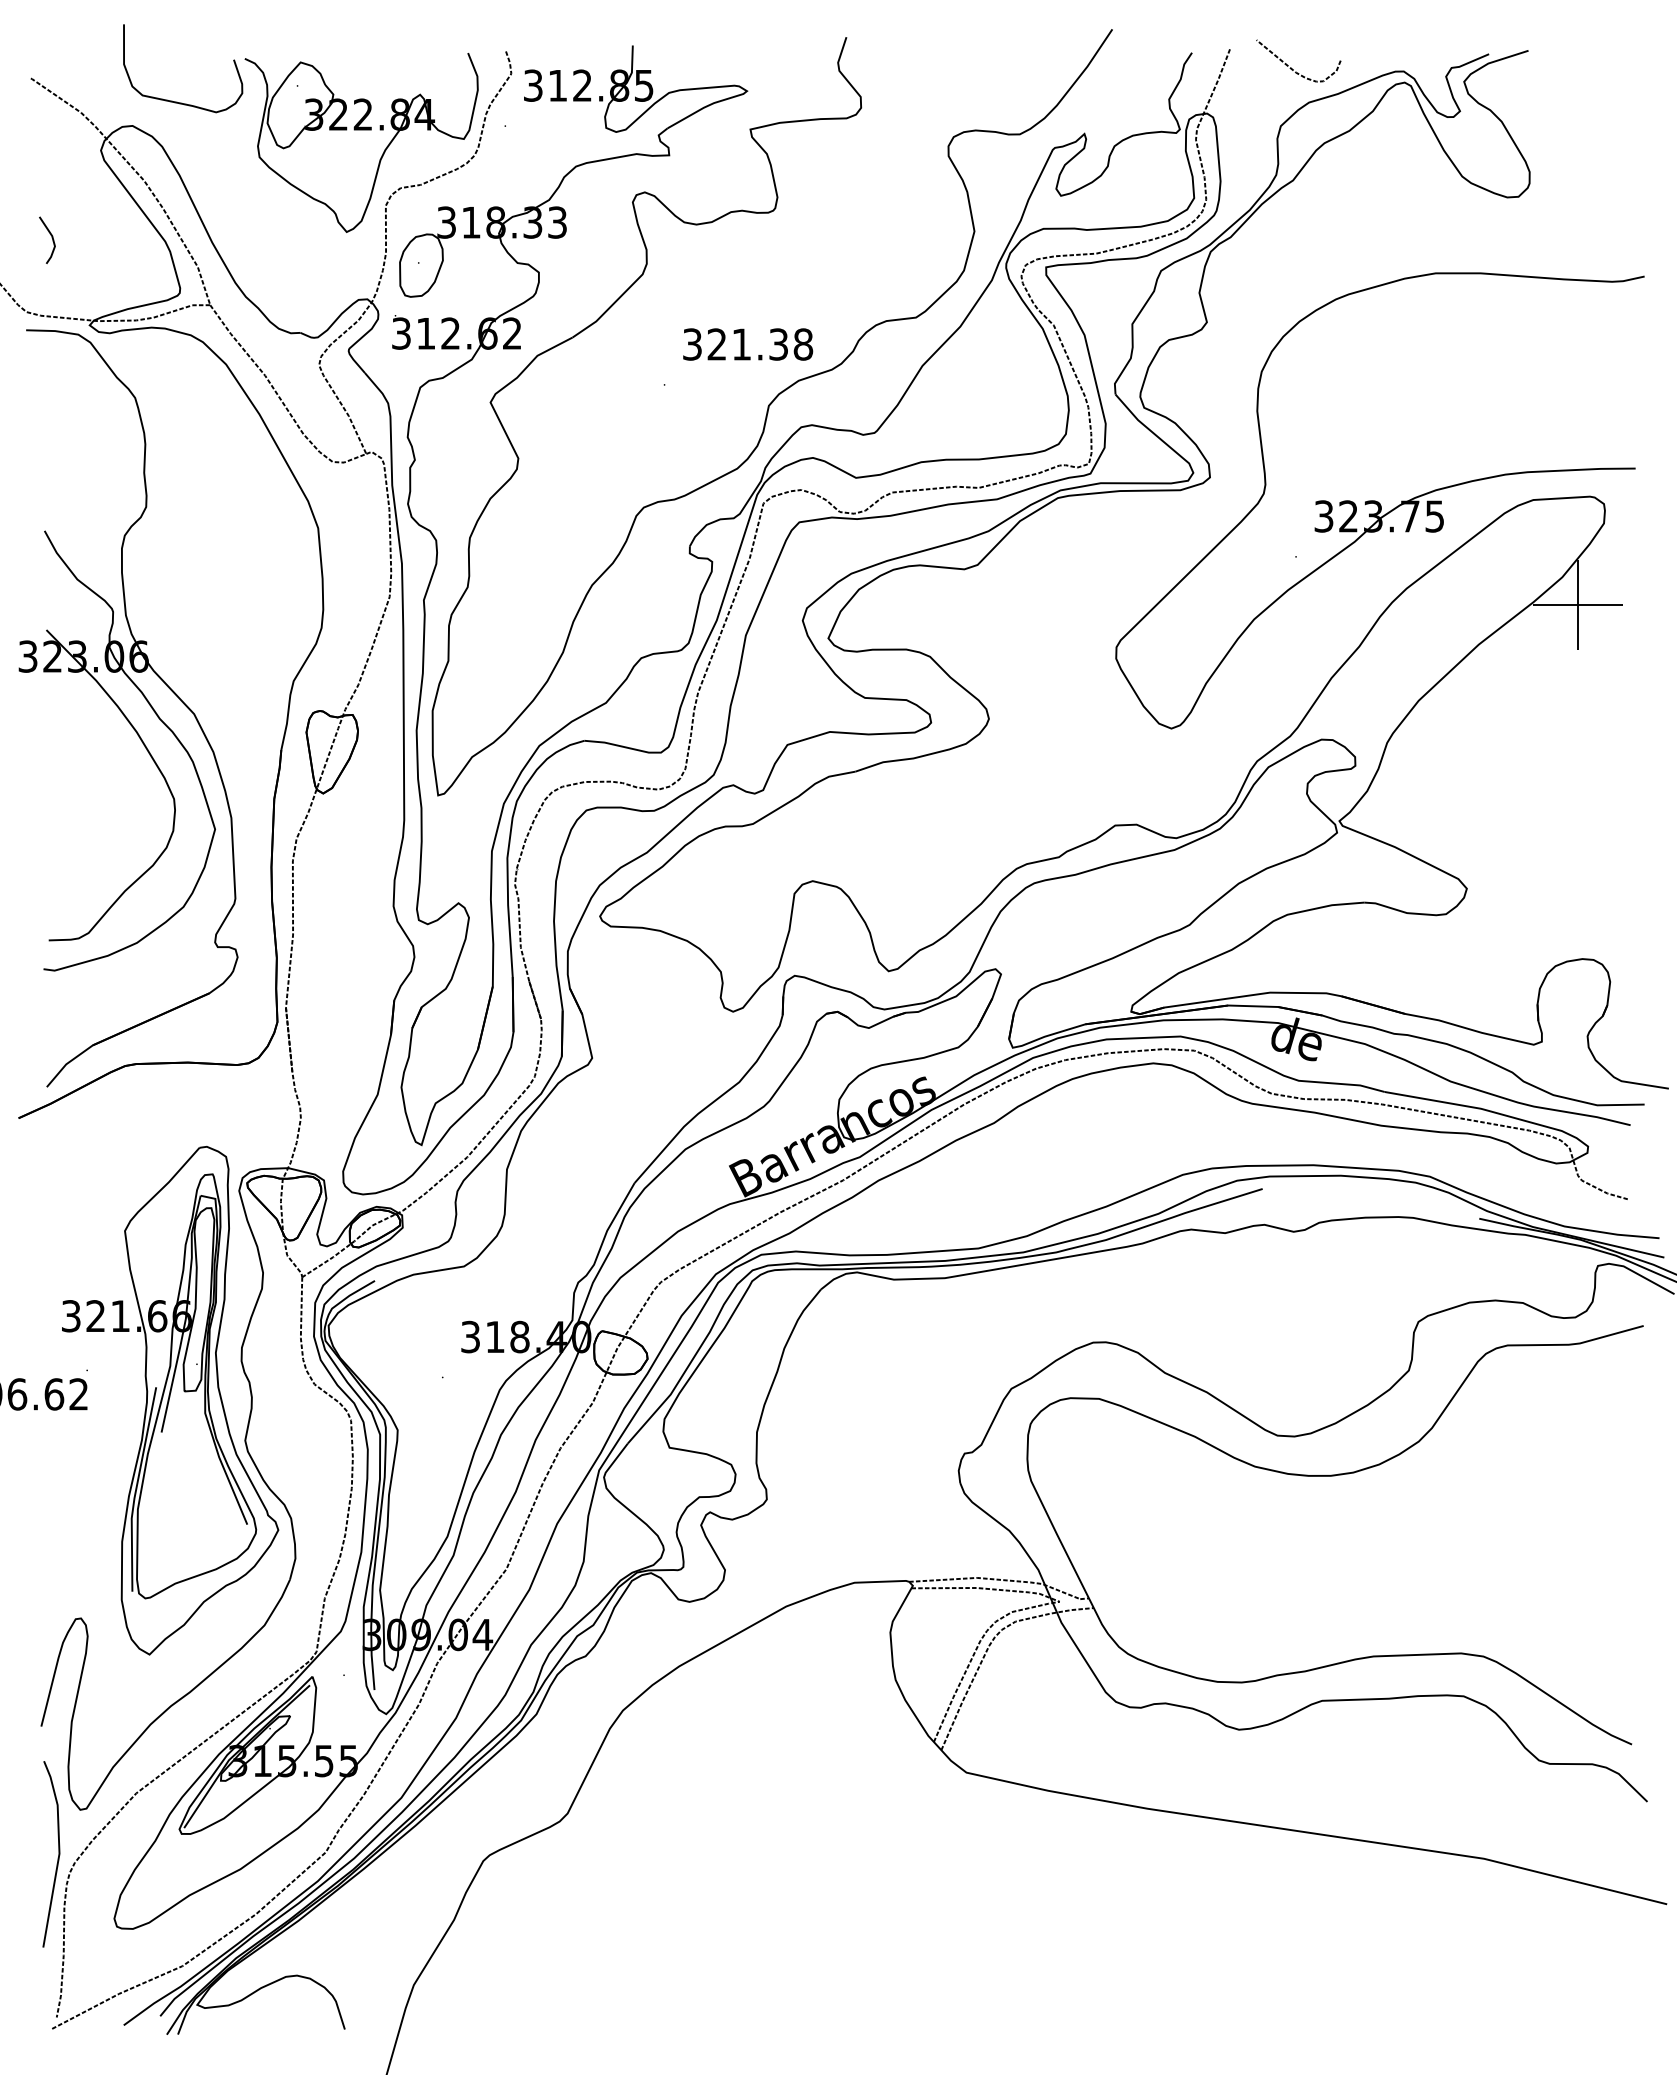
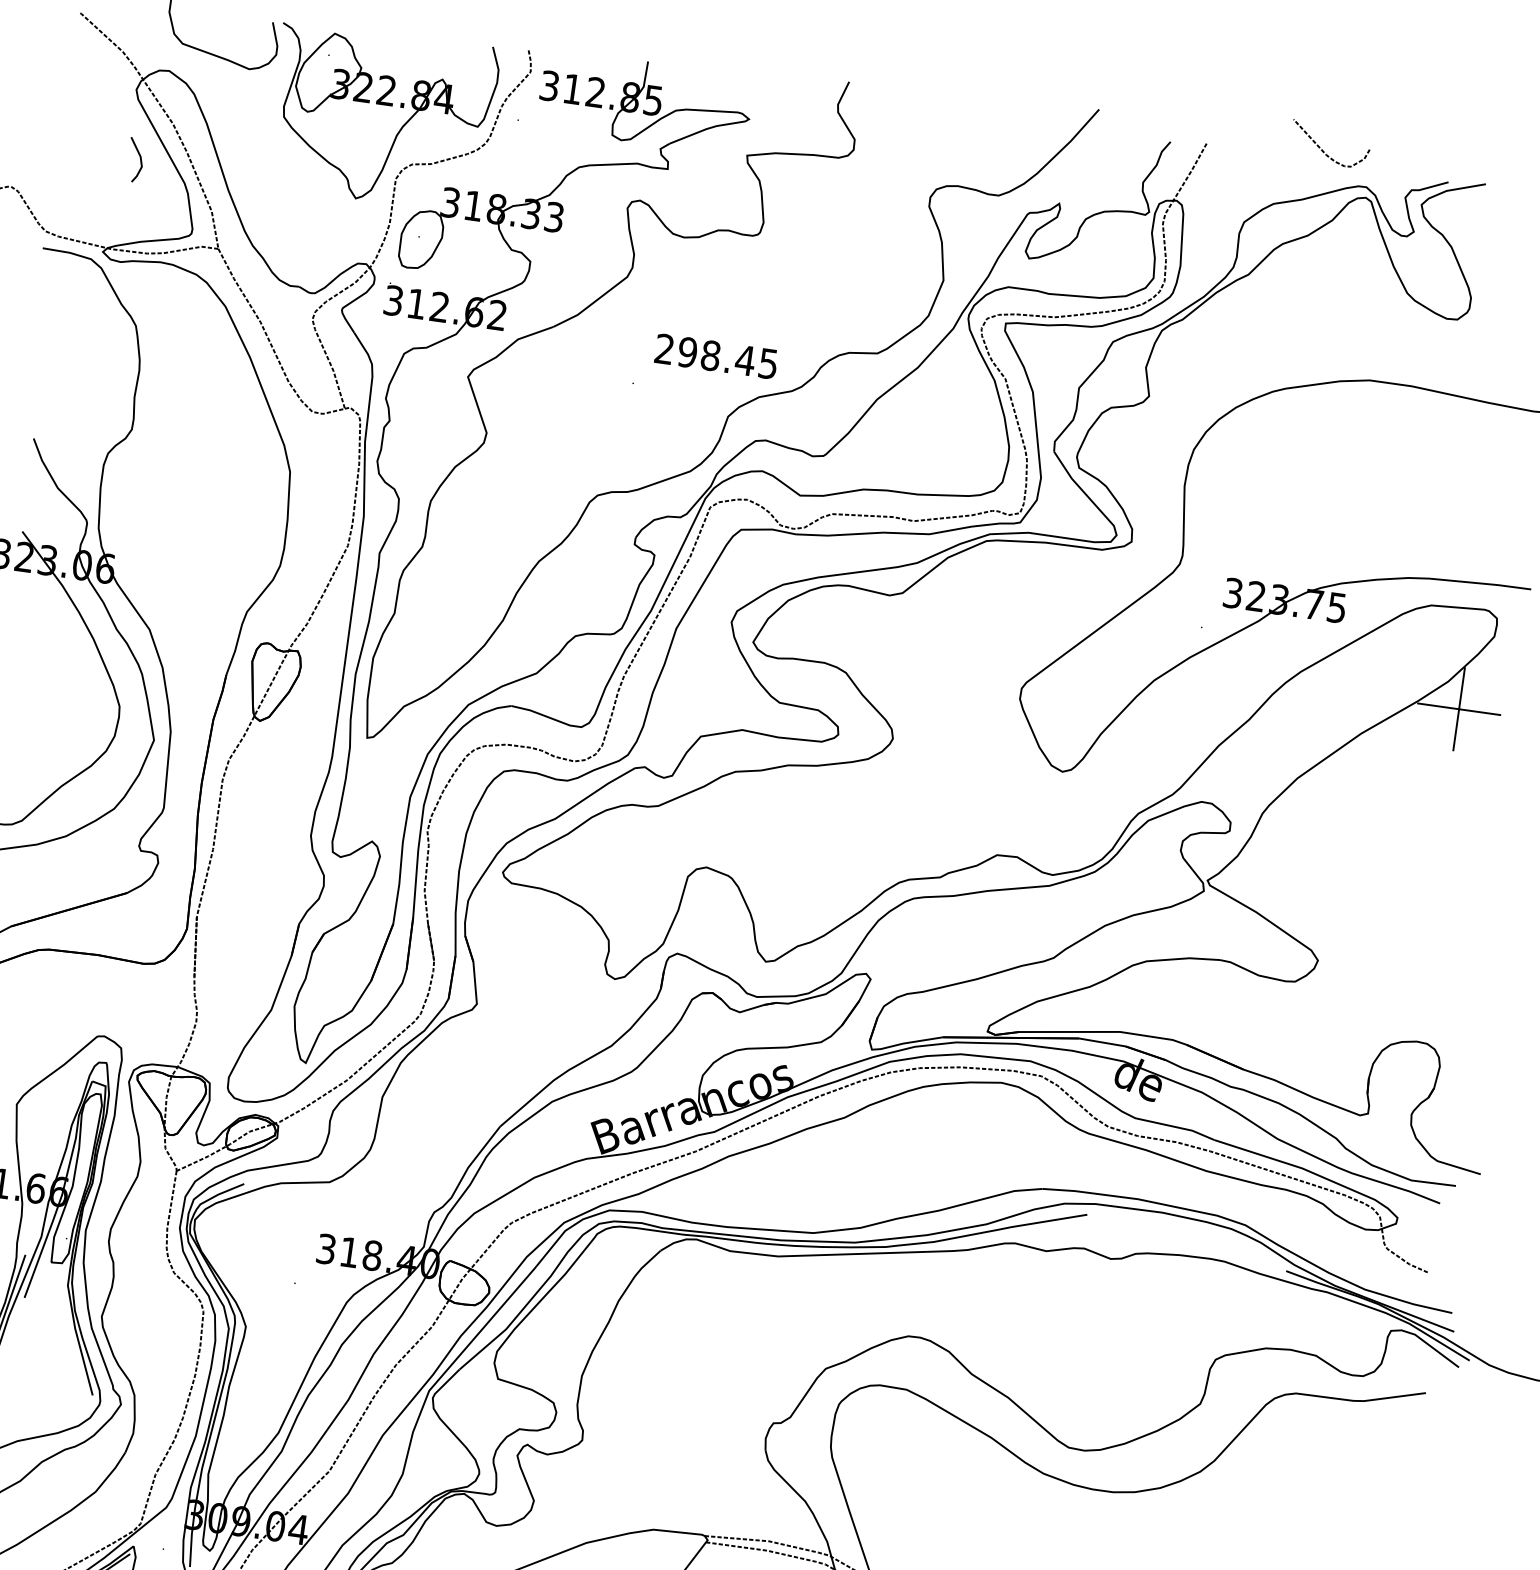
curve: (1291, 67) -> (1322, 149), moved
line: (51, 237) -> (139, 158), moved
text: (748, 344) -> (717, 356), 321.38 -> 298.45

